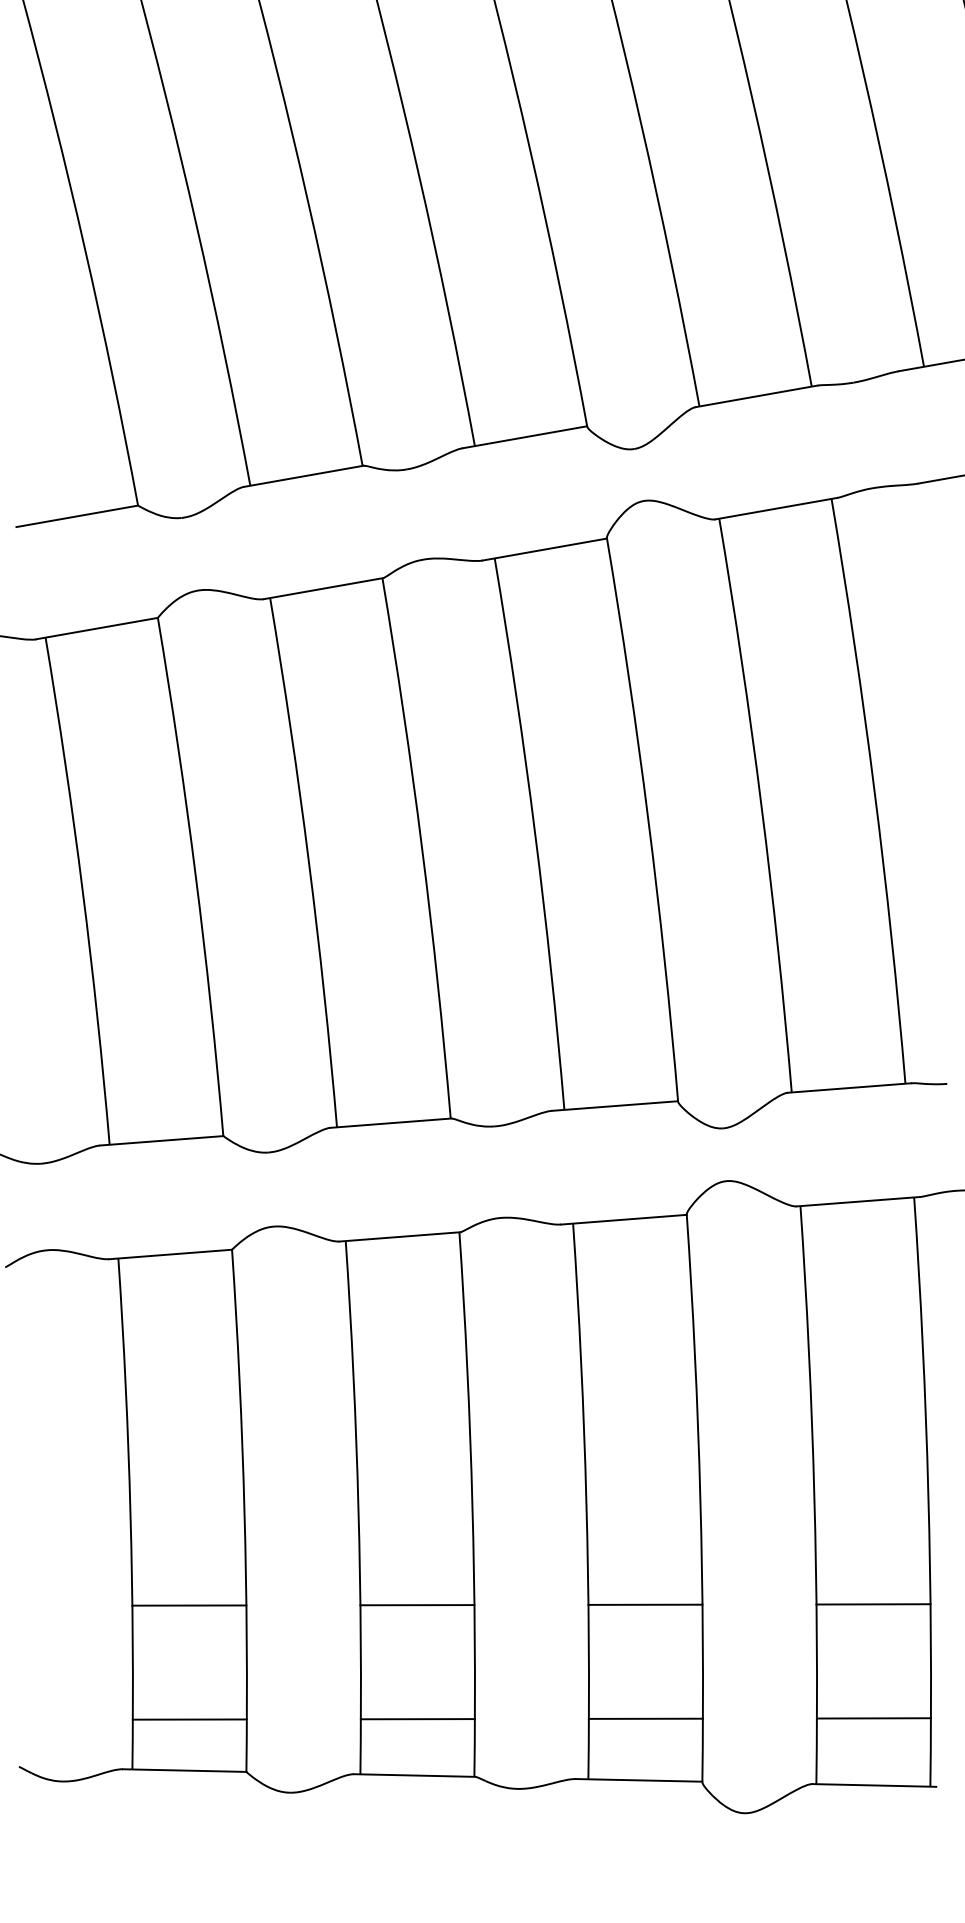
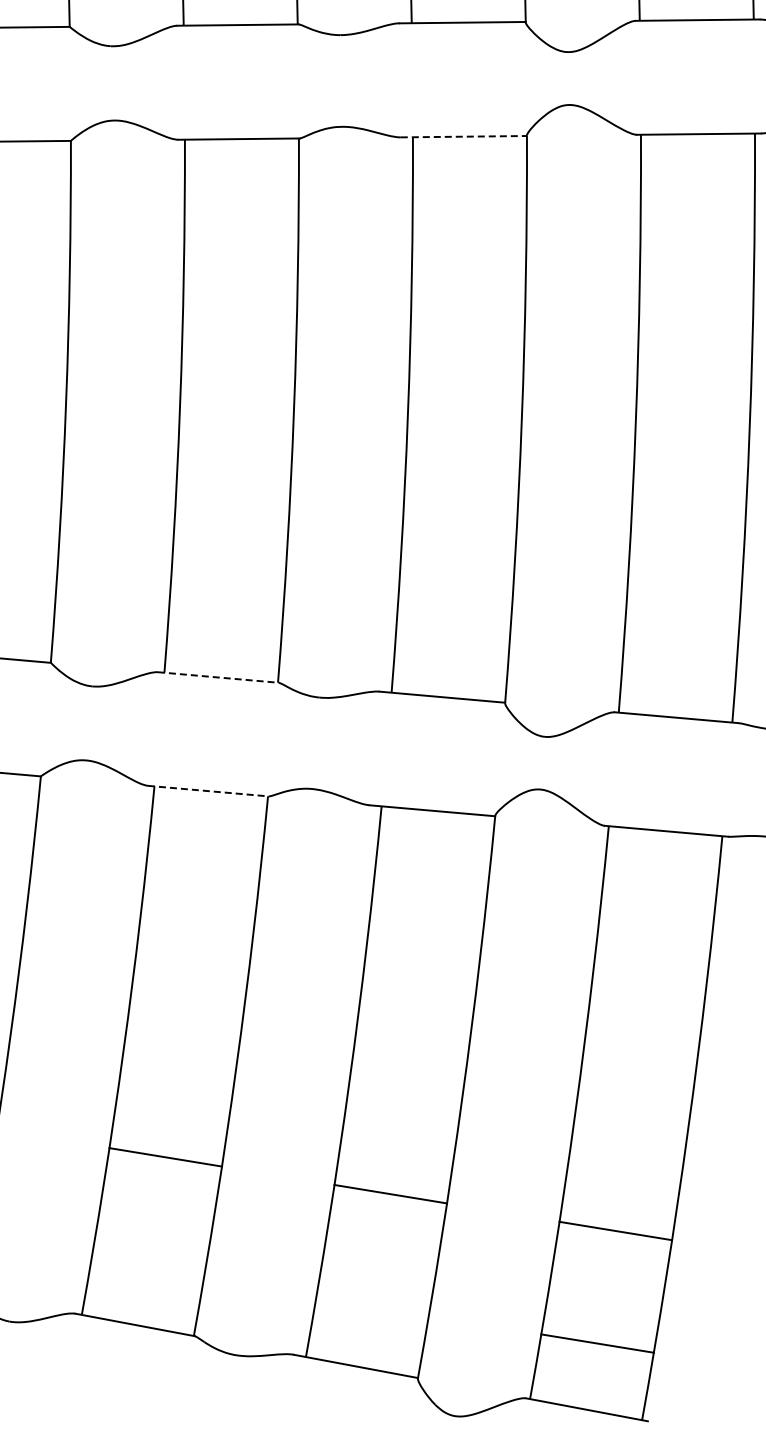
line: (545, 549) -> (464, 136), solid -> dashed
line: (391, 1123) -> (218, 677), solid -> dashed
line: (399, 1236) -> (208, 790), solid -> dashed
line: (645, 1718) -> (372, 1306), removed
line: (417, 1719) -> (147, 1270), removed

